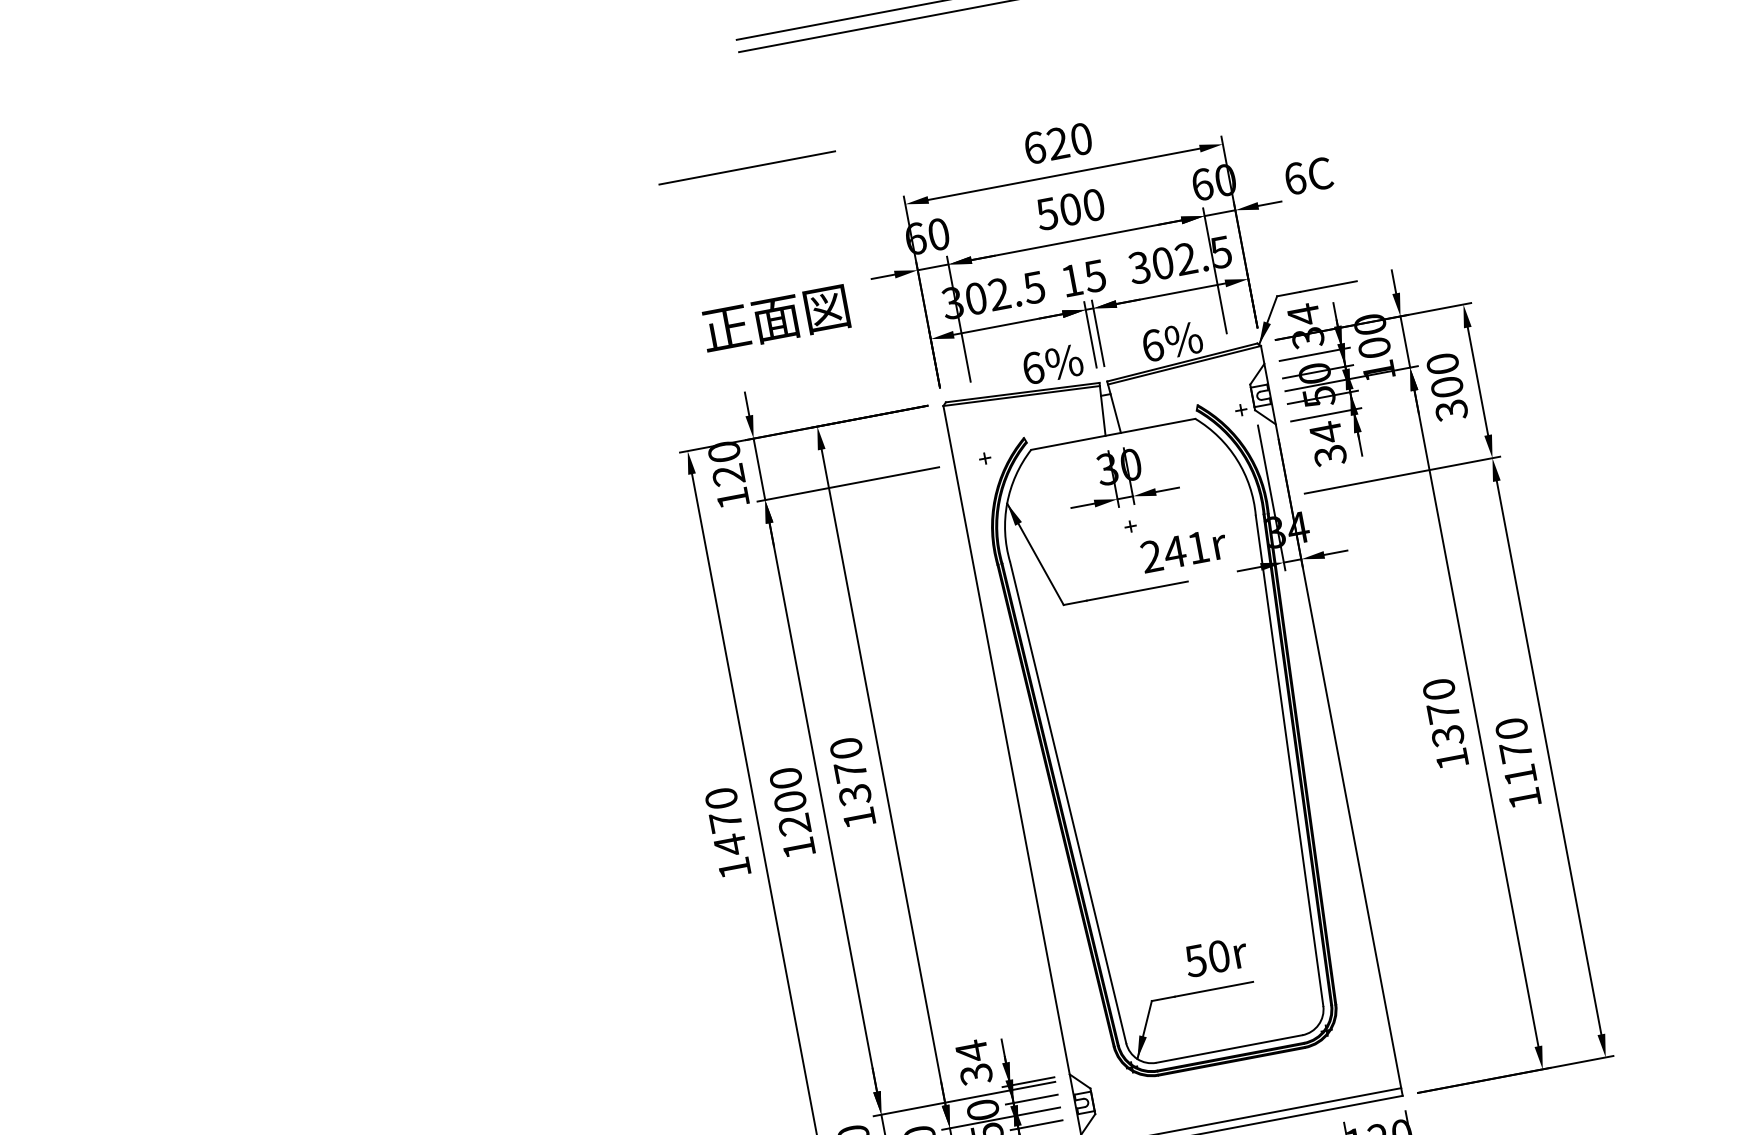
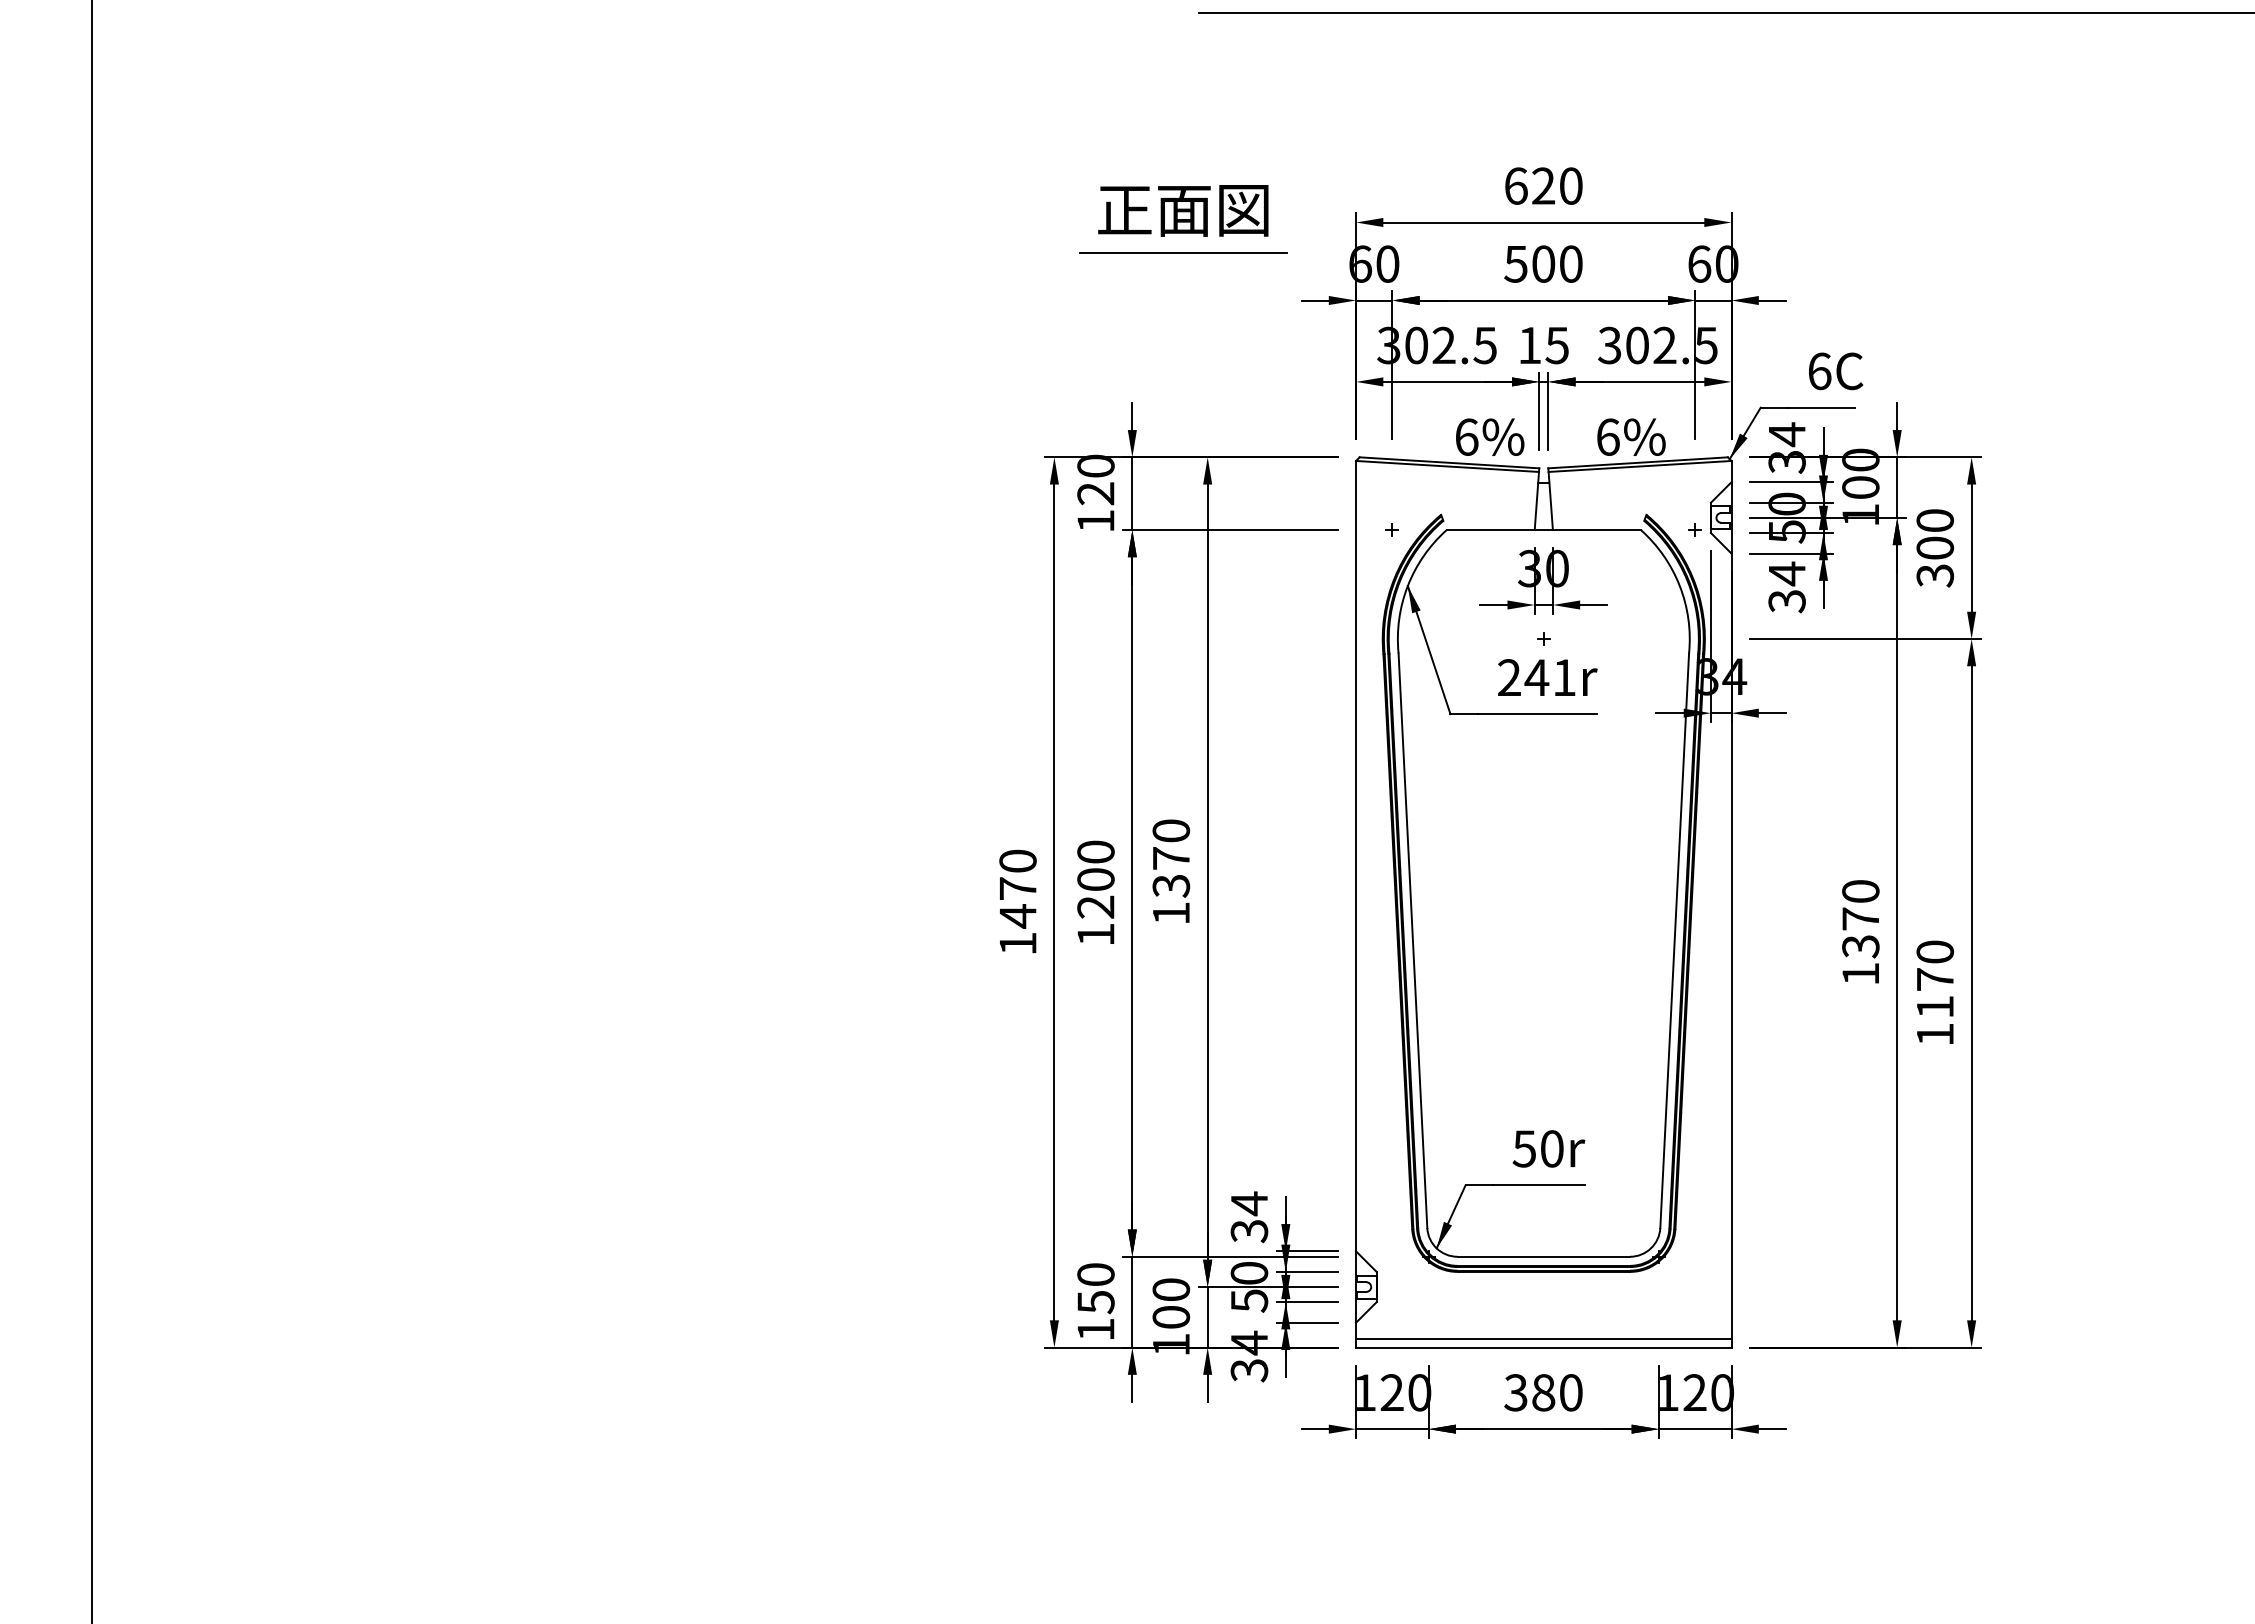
line: (747, 167) -> (1183, 252), moved
text: (1309, 176) -> (1836, 371), moved
text: (775, 318) -> (1183, 210), moved
text: (1183, 550) -> (1547, 677), moved

